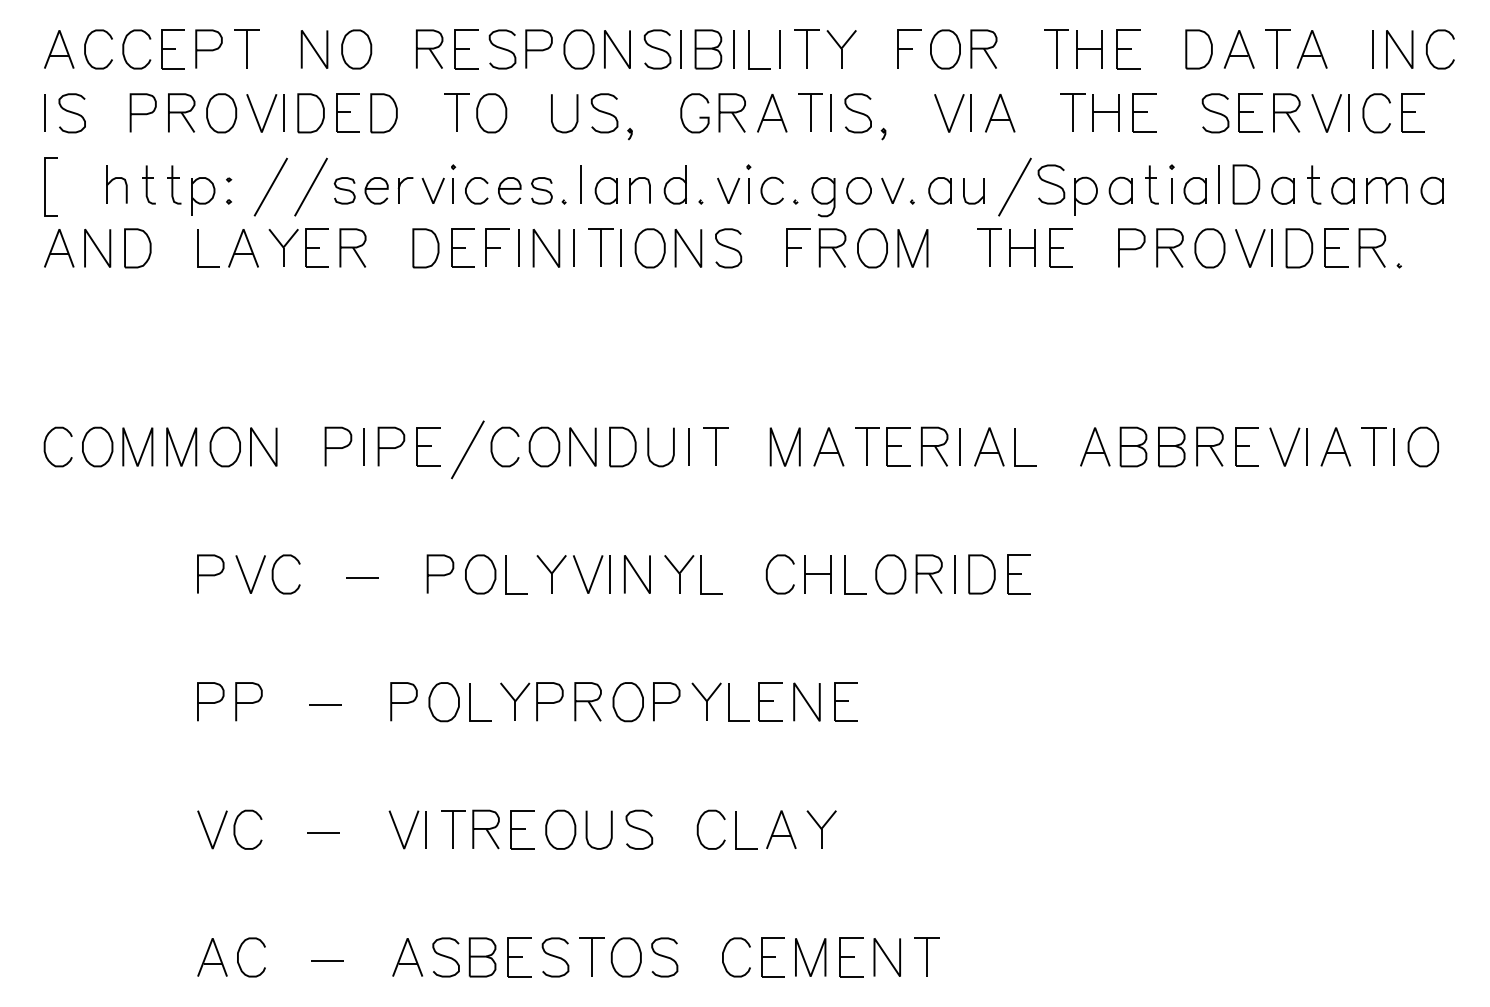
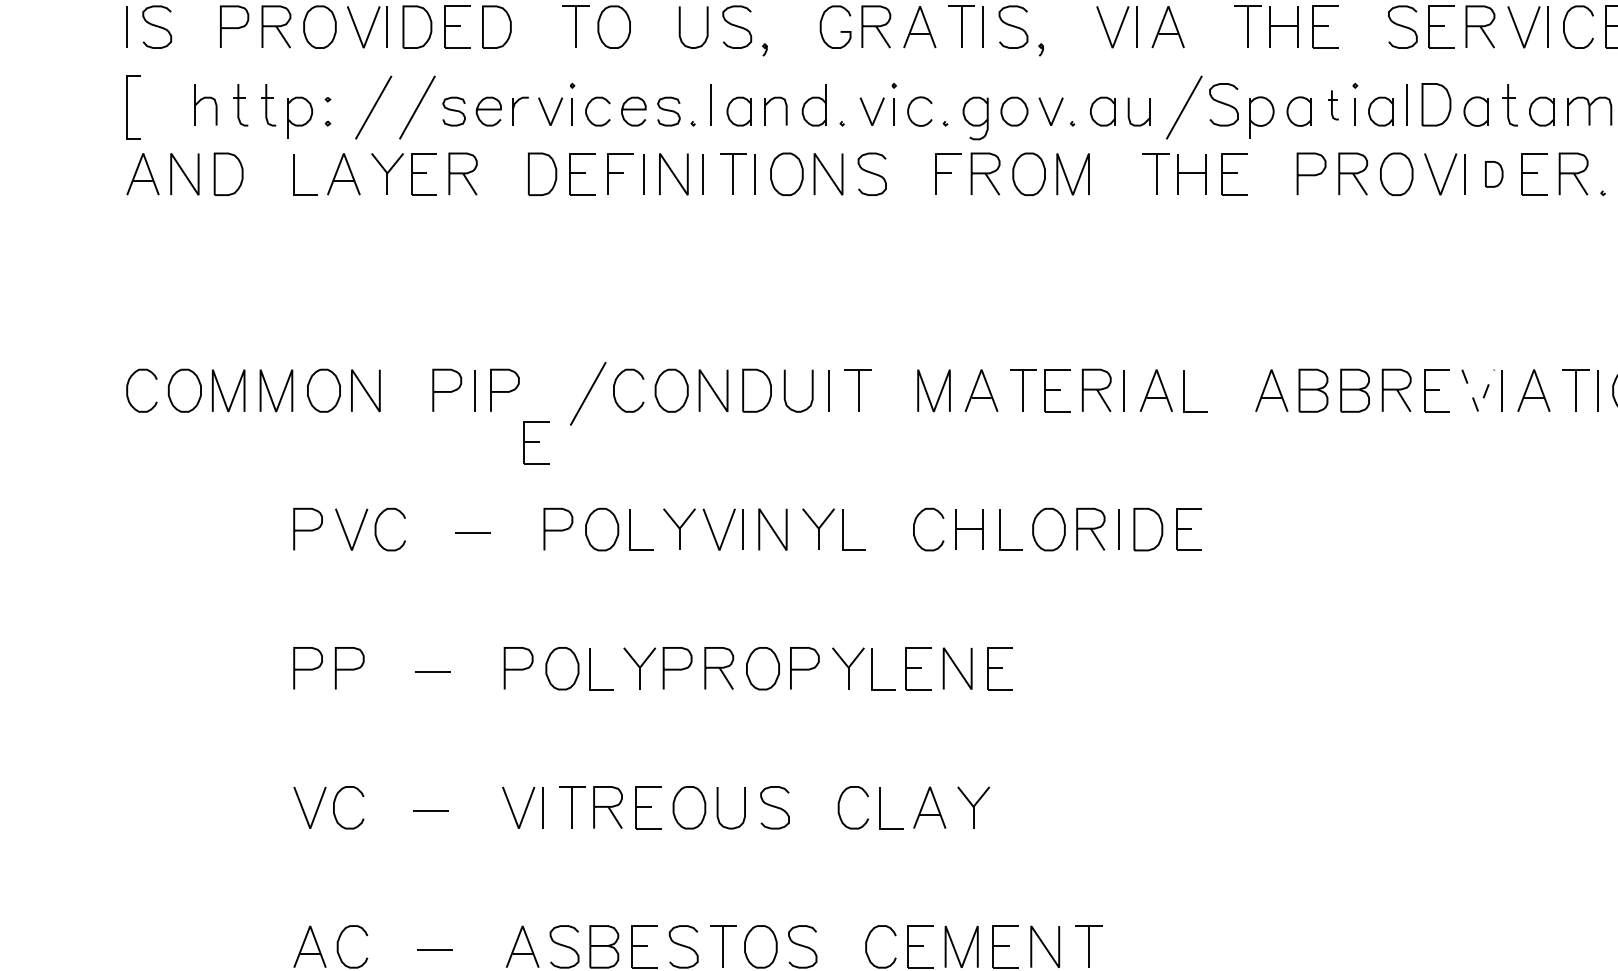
part: (1151, 184) -> (1333, 104), size x0.7
part: (1299, 248) -> (1494, 174), size x0.6
part: (428, 446) -> (536, 442), moved
line: (1284, 466) -> (1477, 411), solid -> dashed

